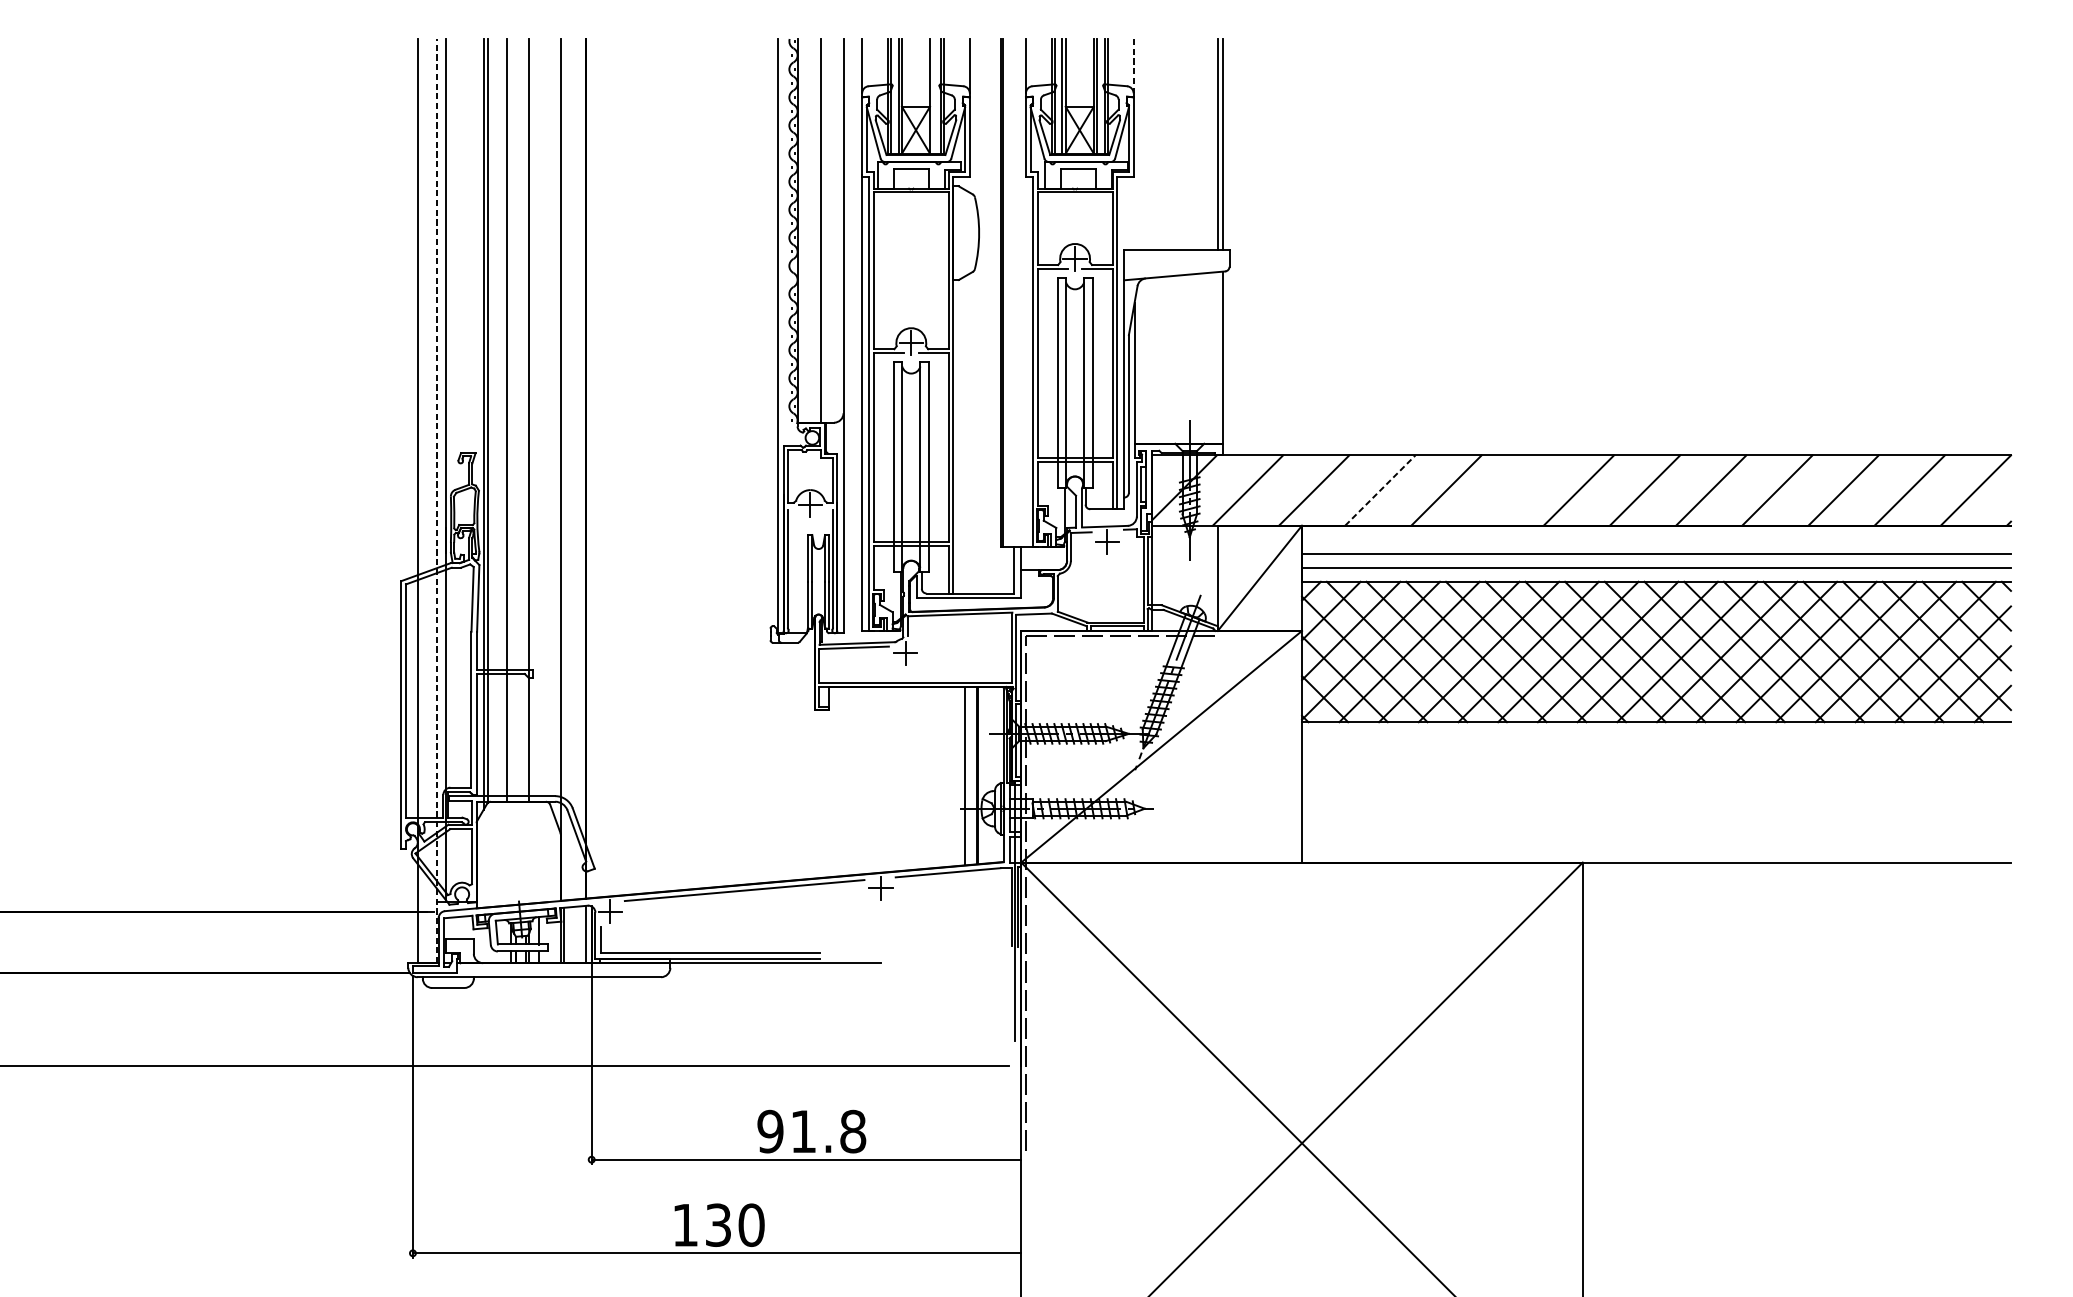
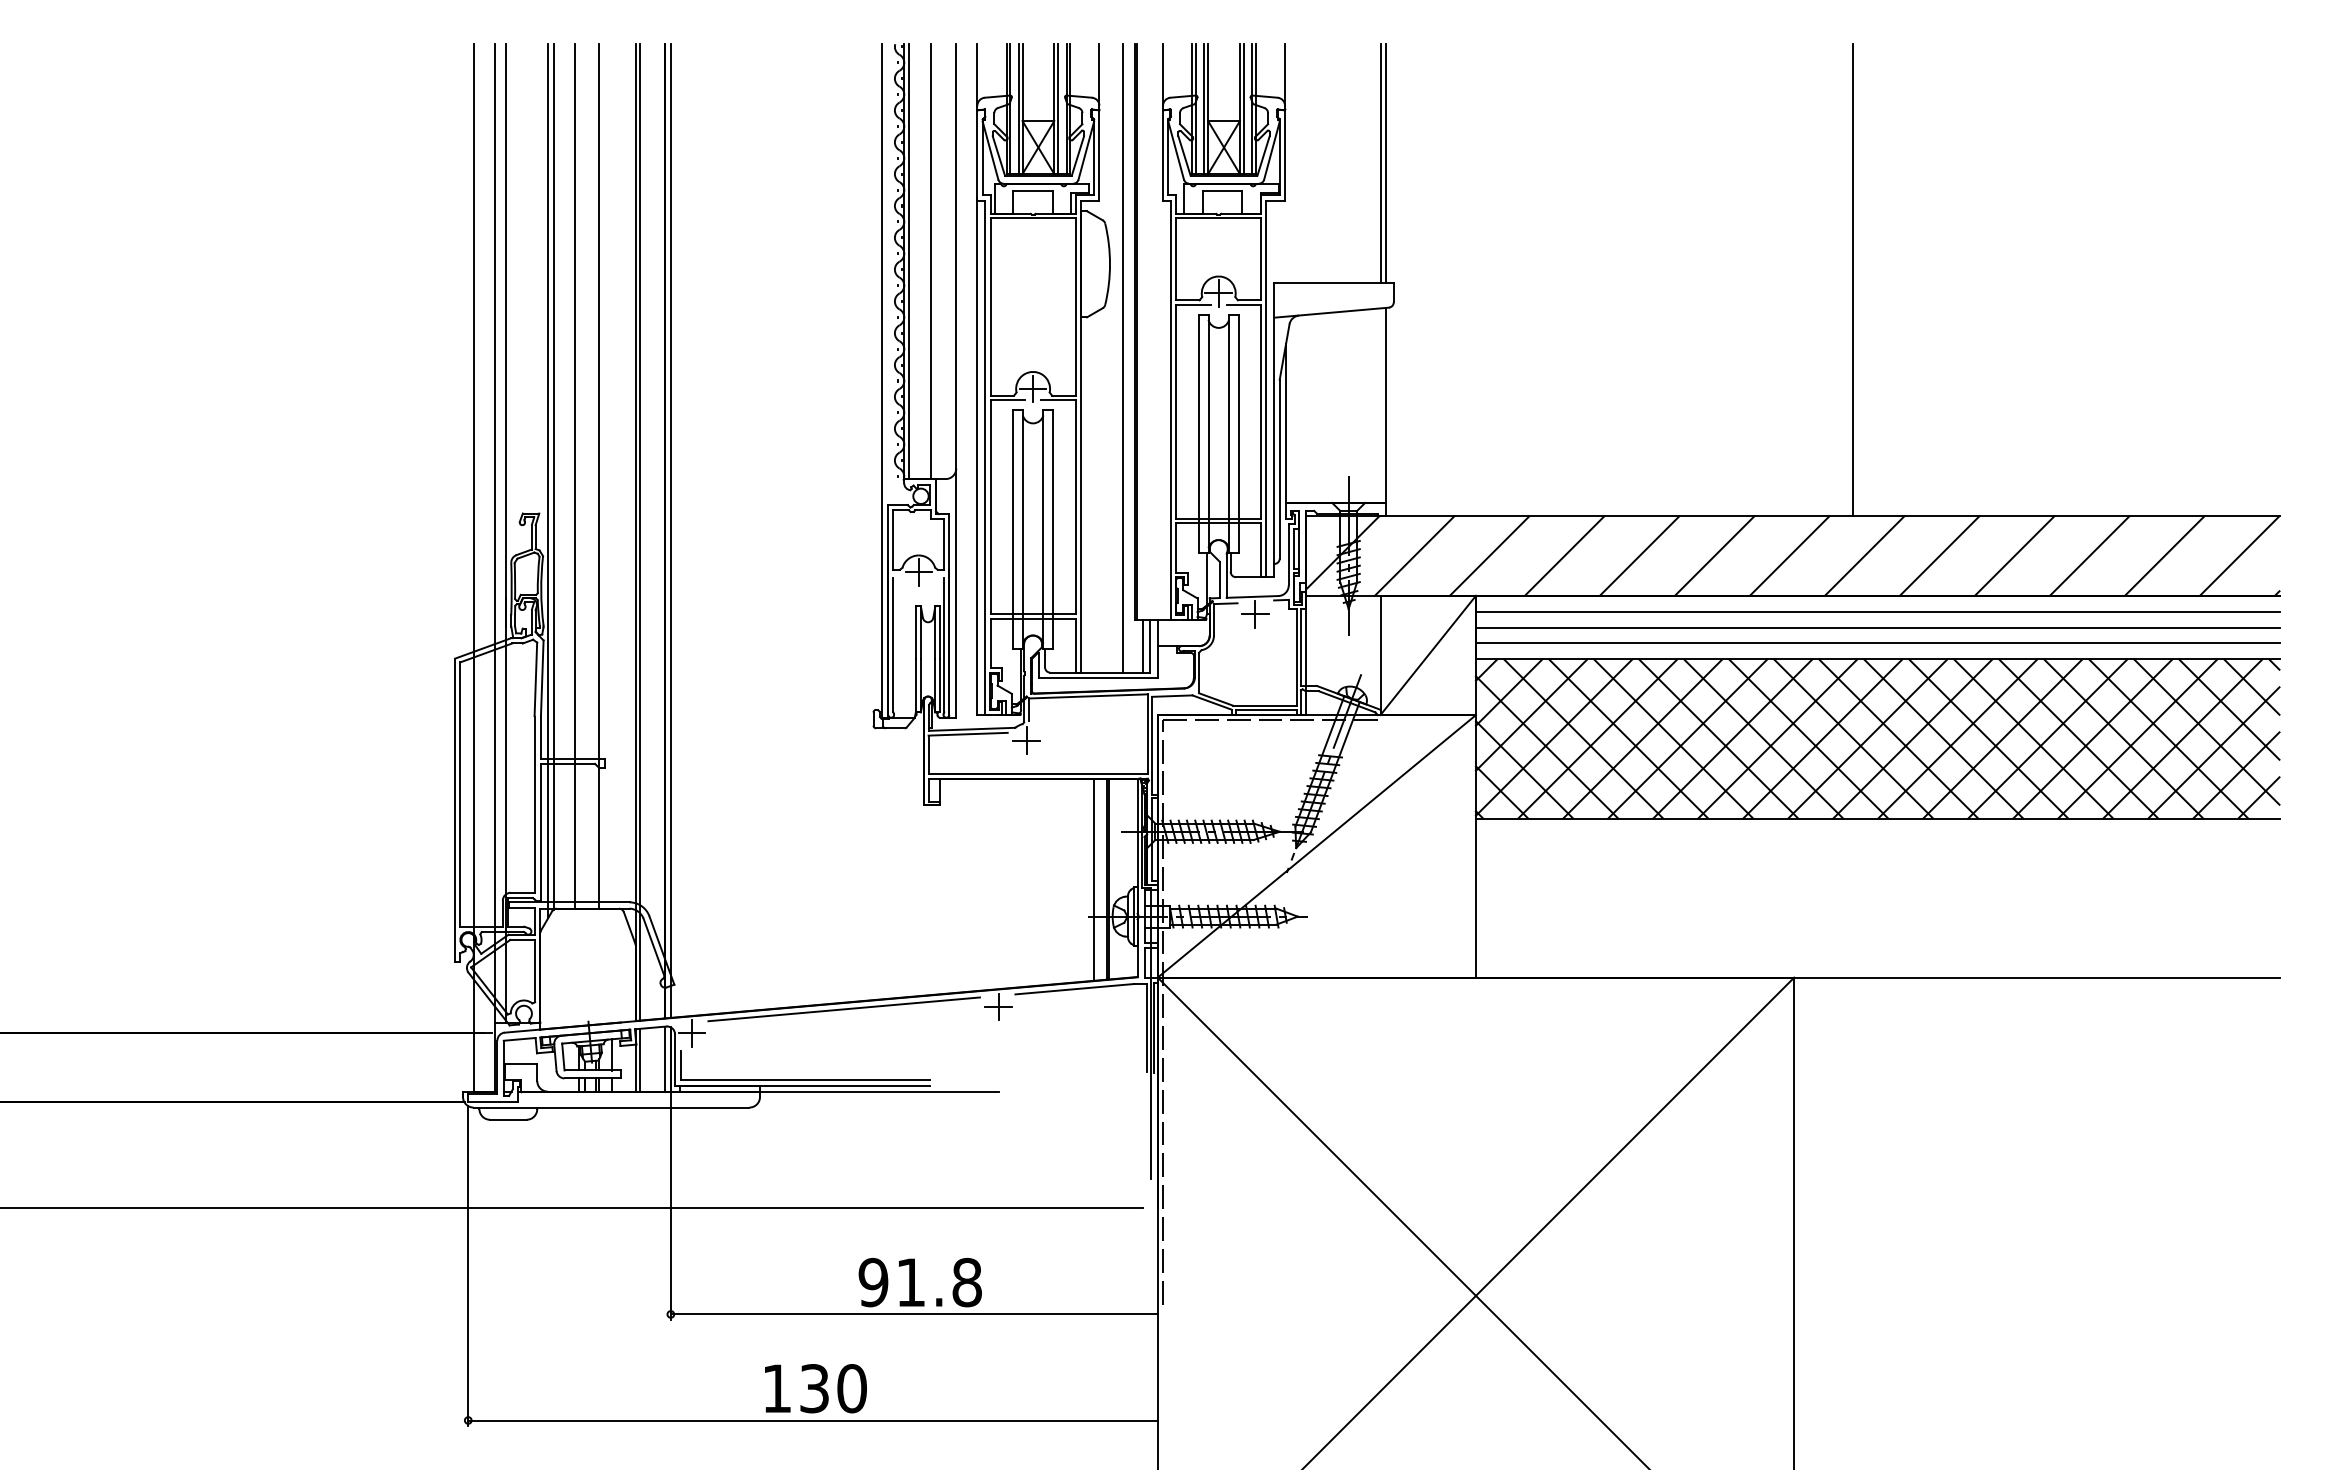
line: (1133, 65) -> (1285, 74), dashed -> solid
line: (933, 96) -> (1058, 109), added
line: (801, 230) -> (908, 261), added
line: (1634, 247) -> (1852, 280), added
line: (990, 316) -> (1122, 358), added
line: (591, 468) -> (670, 530), added
line: (564, 469) -> (639, 532), added
line: (1381, 490) -> (1565, 555), dashed -> solid
line: (1512, 490) -> (1714, 555), added
line: (436, 500) -> (495, 567), dashed -> solid
line: (1656, 539) -> (1877, 611), added
line: (1008, 569) -> (1143, 645), added

